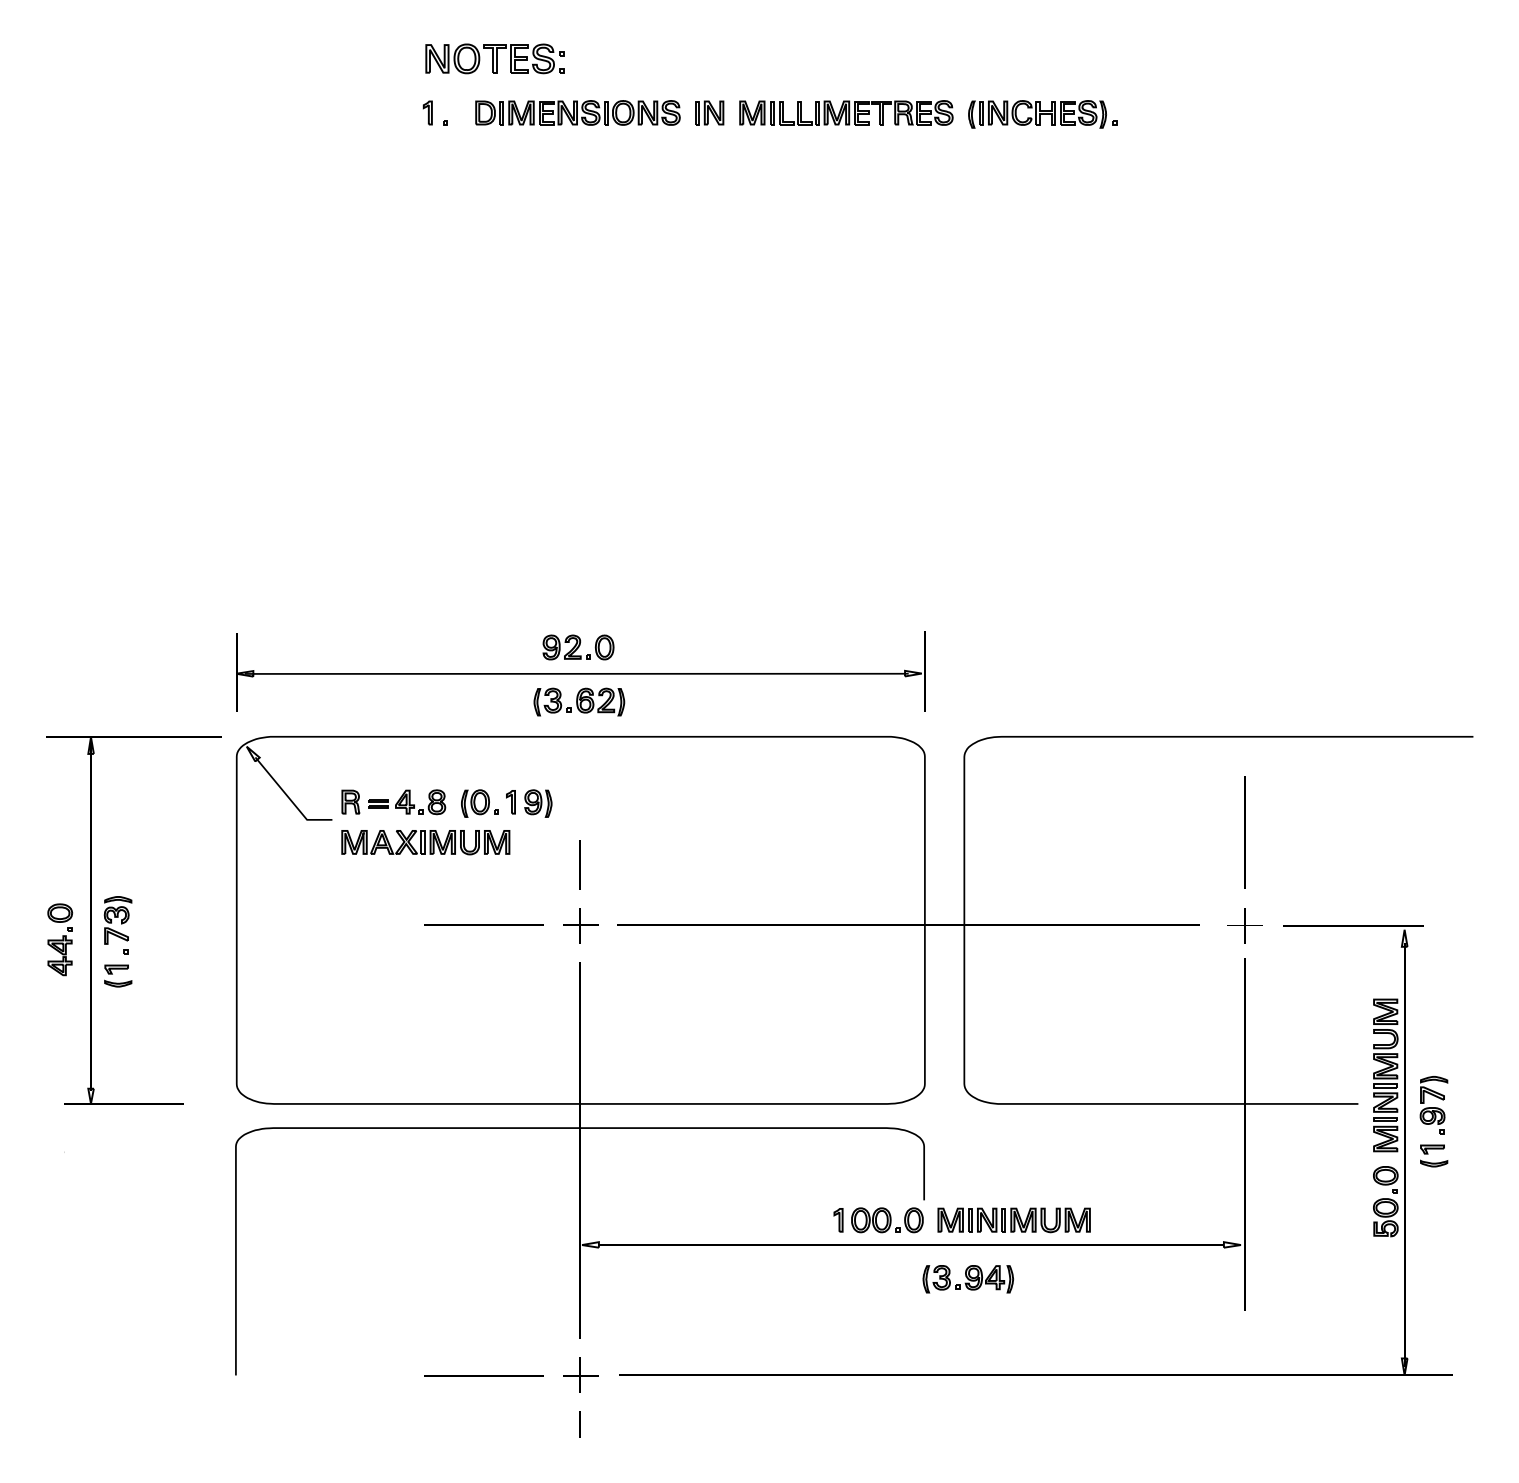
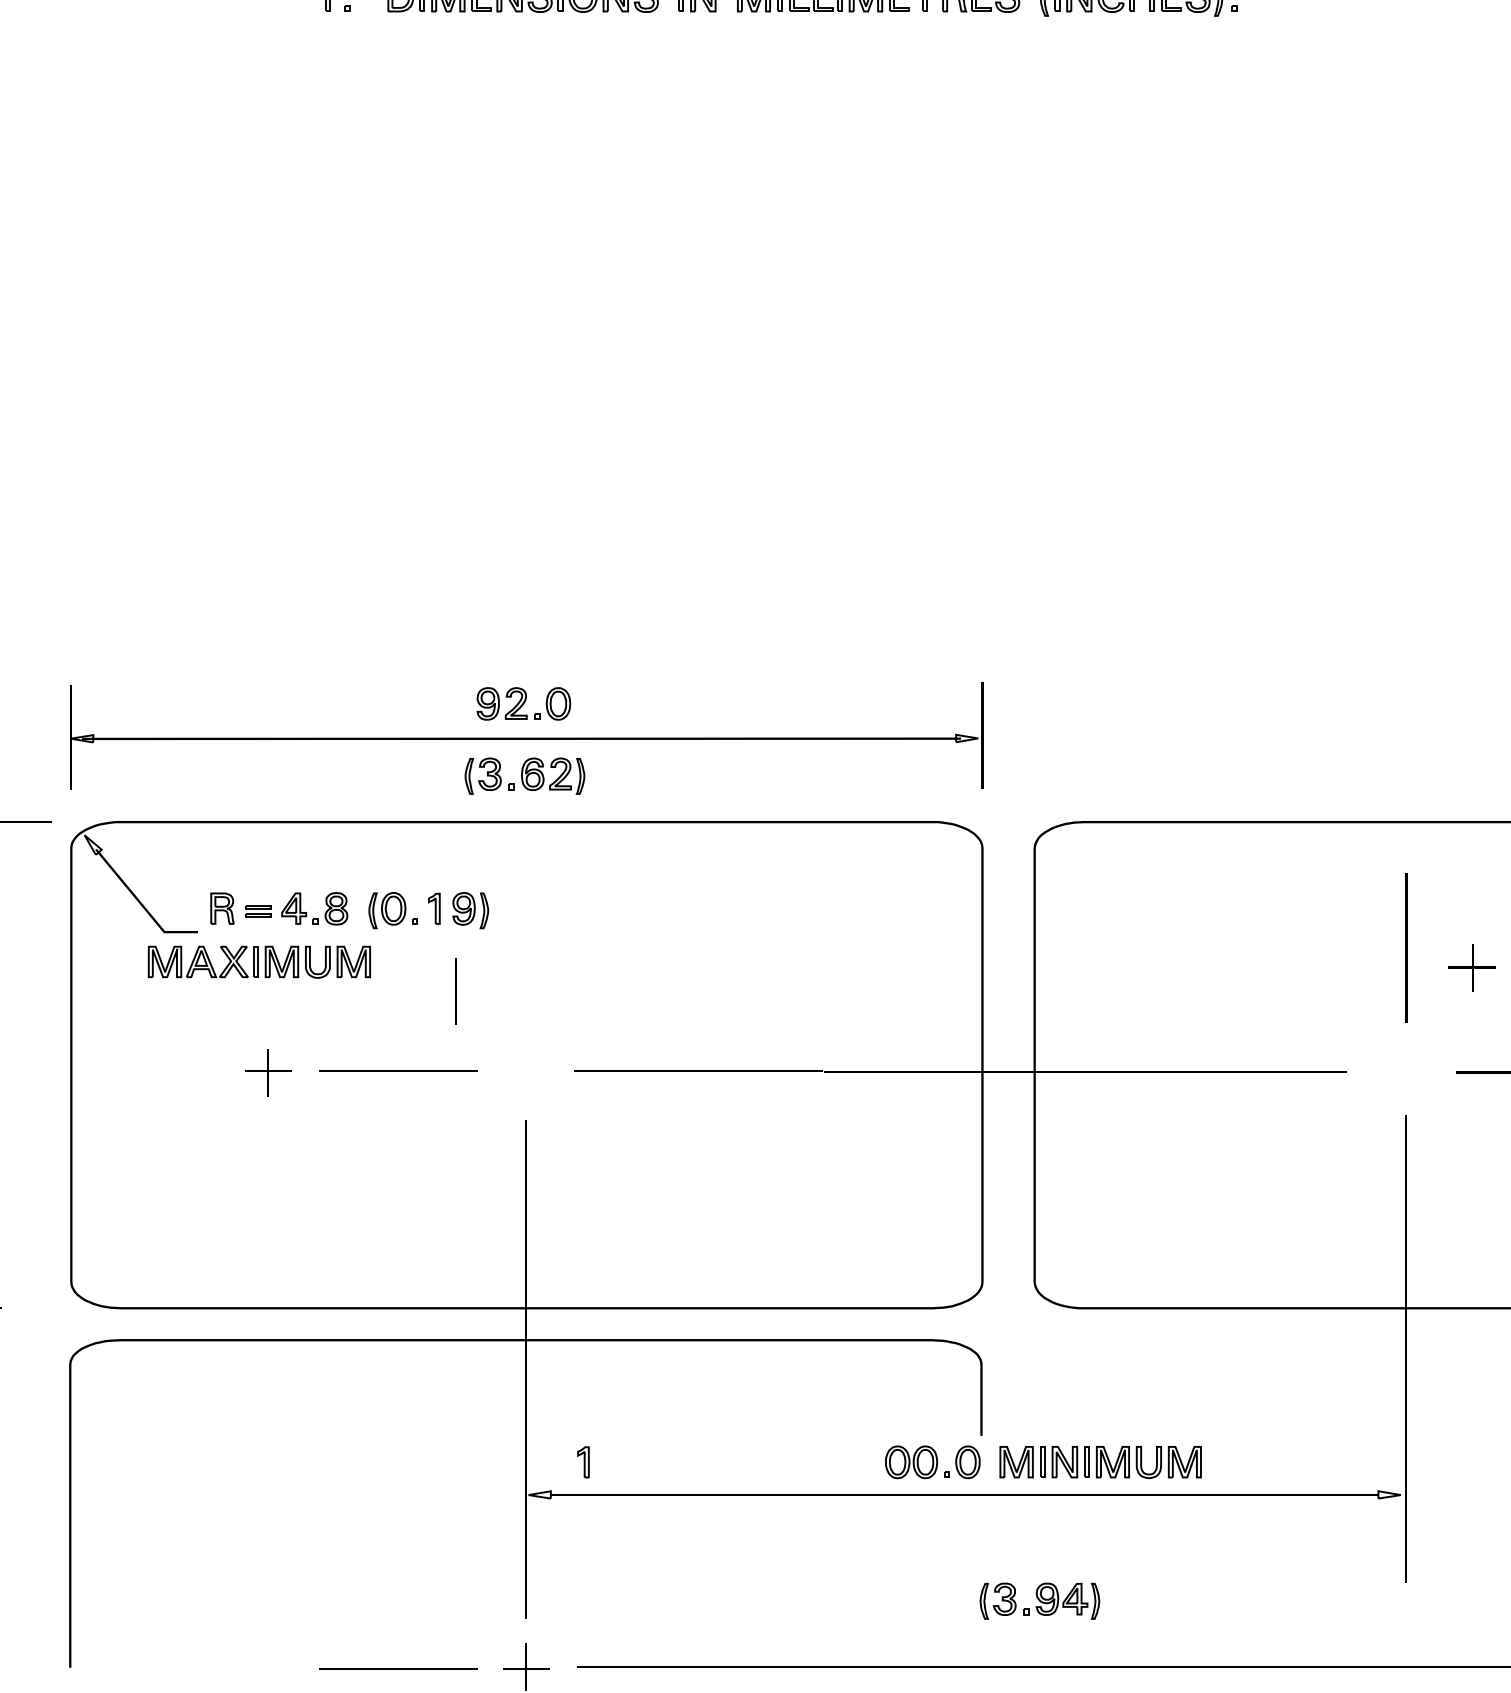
part: (425, 842) -> (259, 962), moved
line: (579, 864) -> (454, 991), moved
part: (580, 925) -> (268, 1071), moved
part: (1244, 925) -> (1471, 967), moved
part: (838, 1220) -> (583, 1462), moved
part: (968, 1279) -> (1040, 1601), moved

